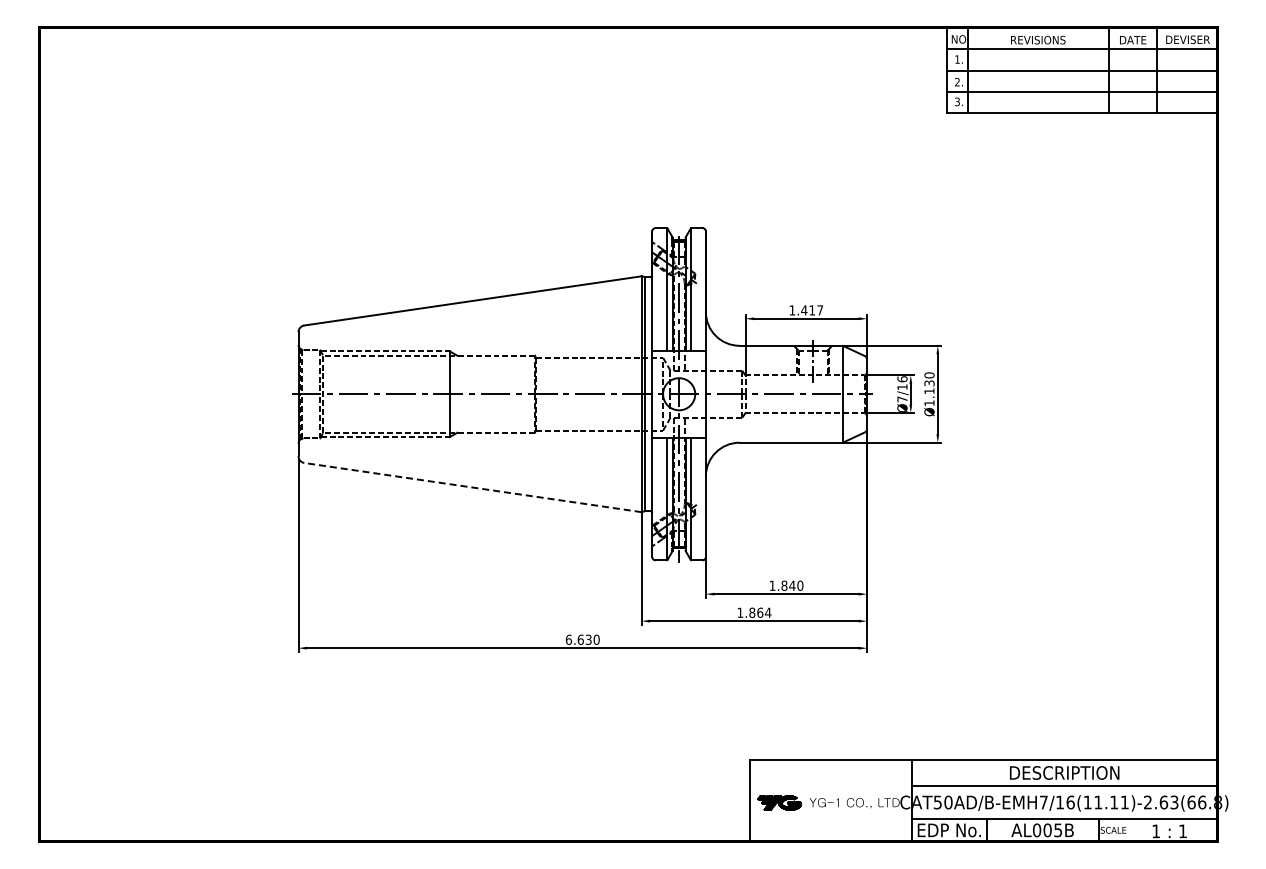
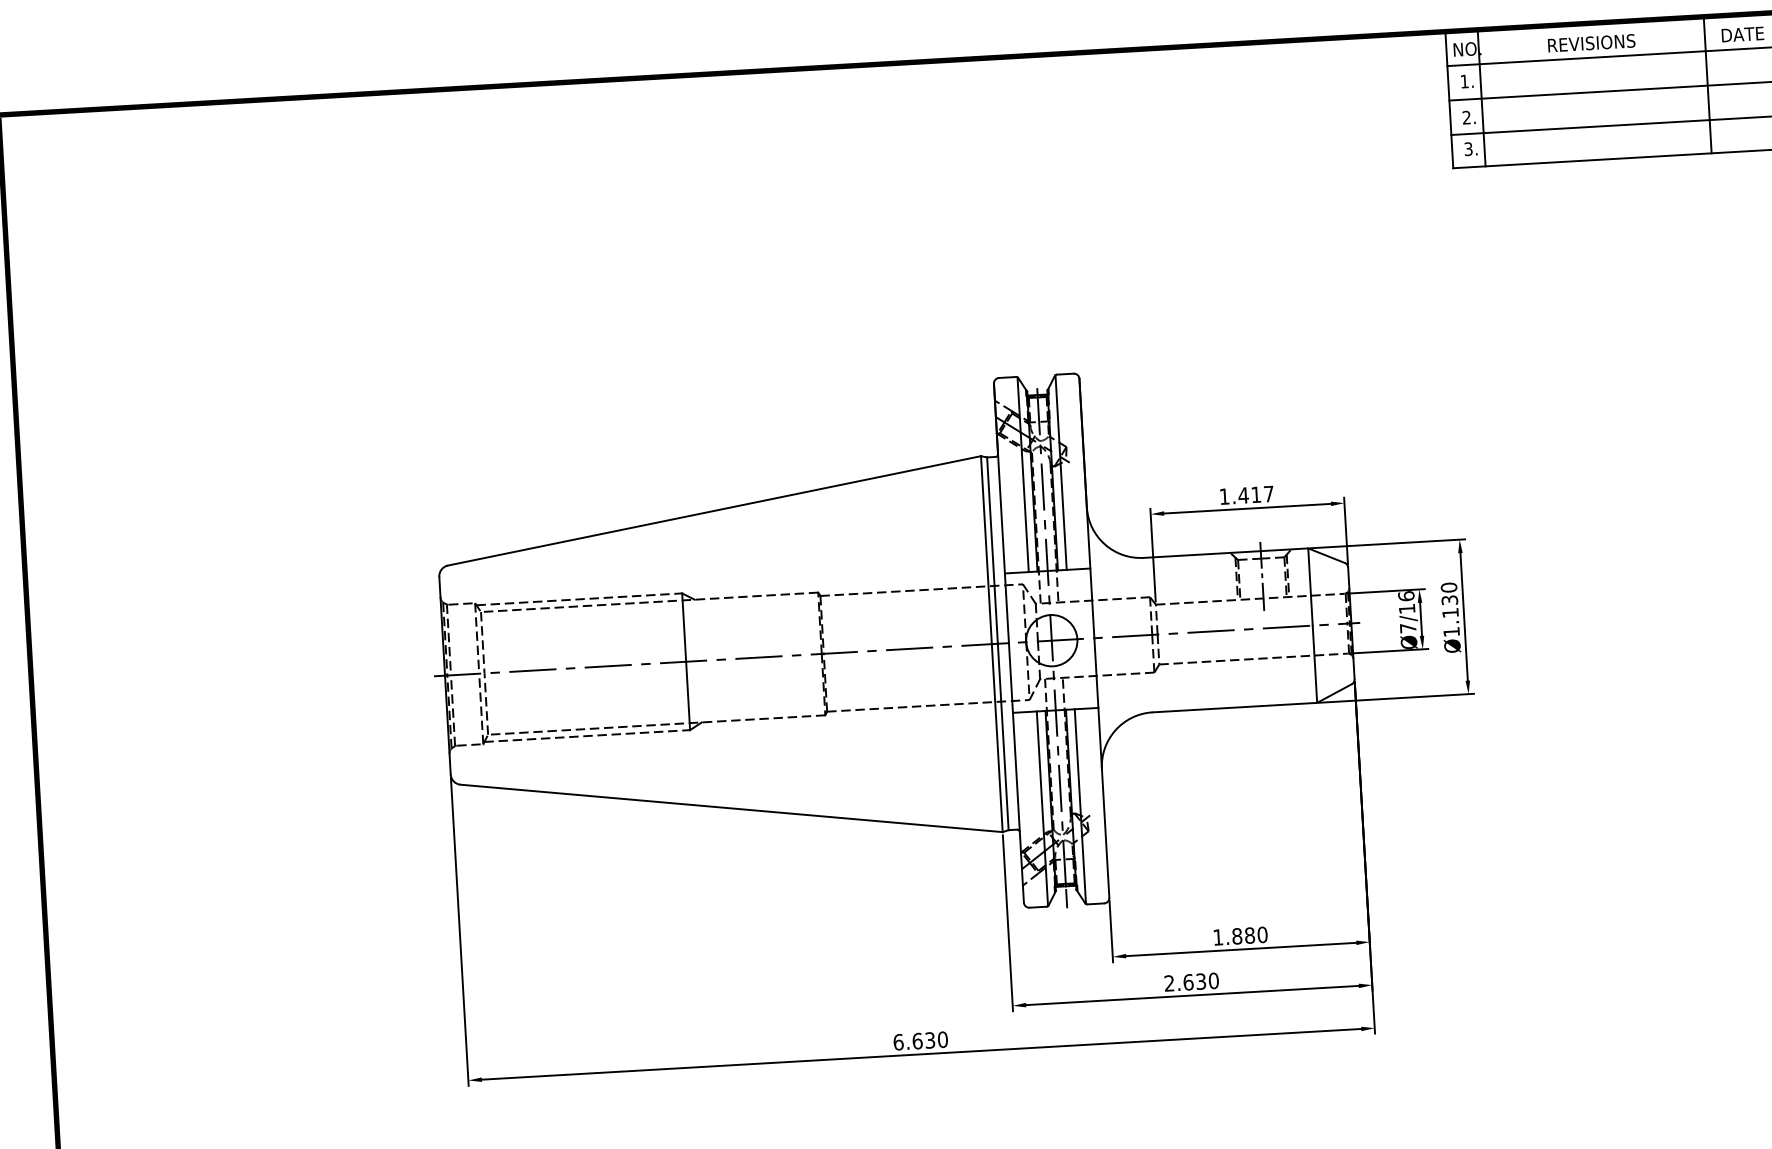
line: (472, 487) -> (730, 808), dashed -> solid
text: (792, 585) -> (1250, 935), 1.840 -> 1.880
text: (754, 612) -> (1191, 981), 1.864 -> 2.630

